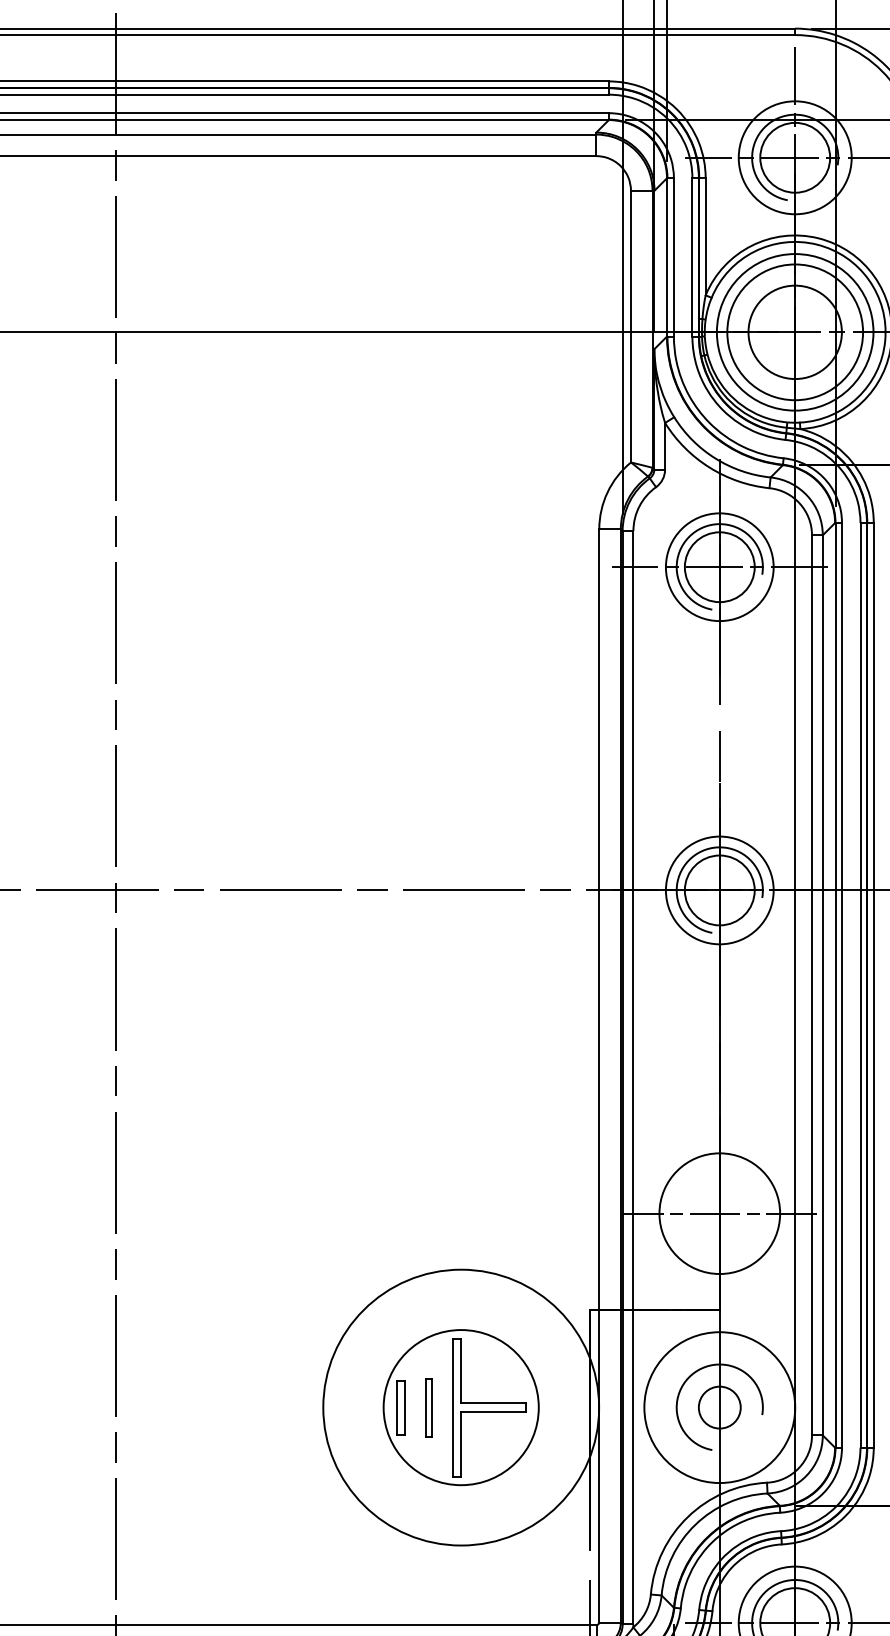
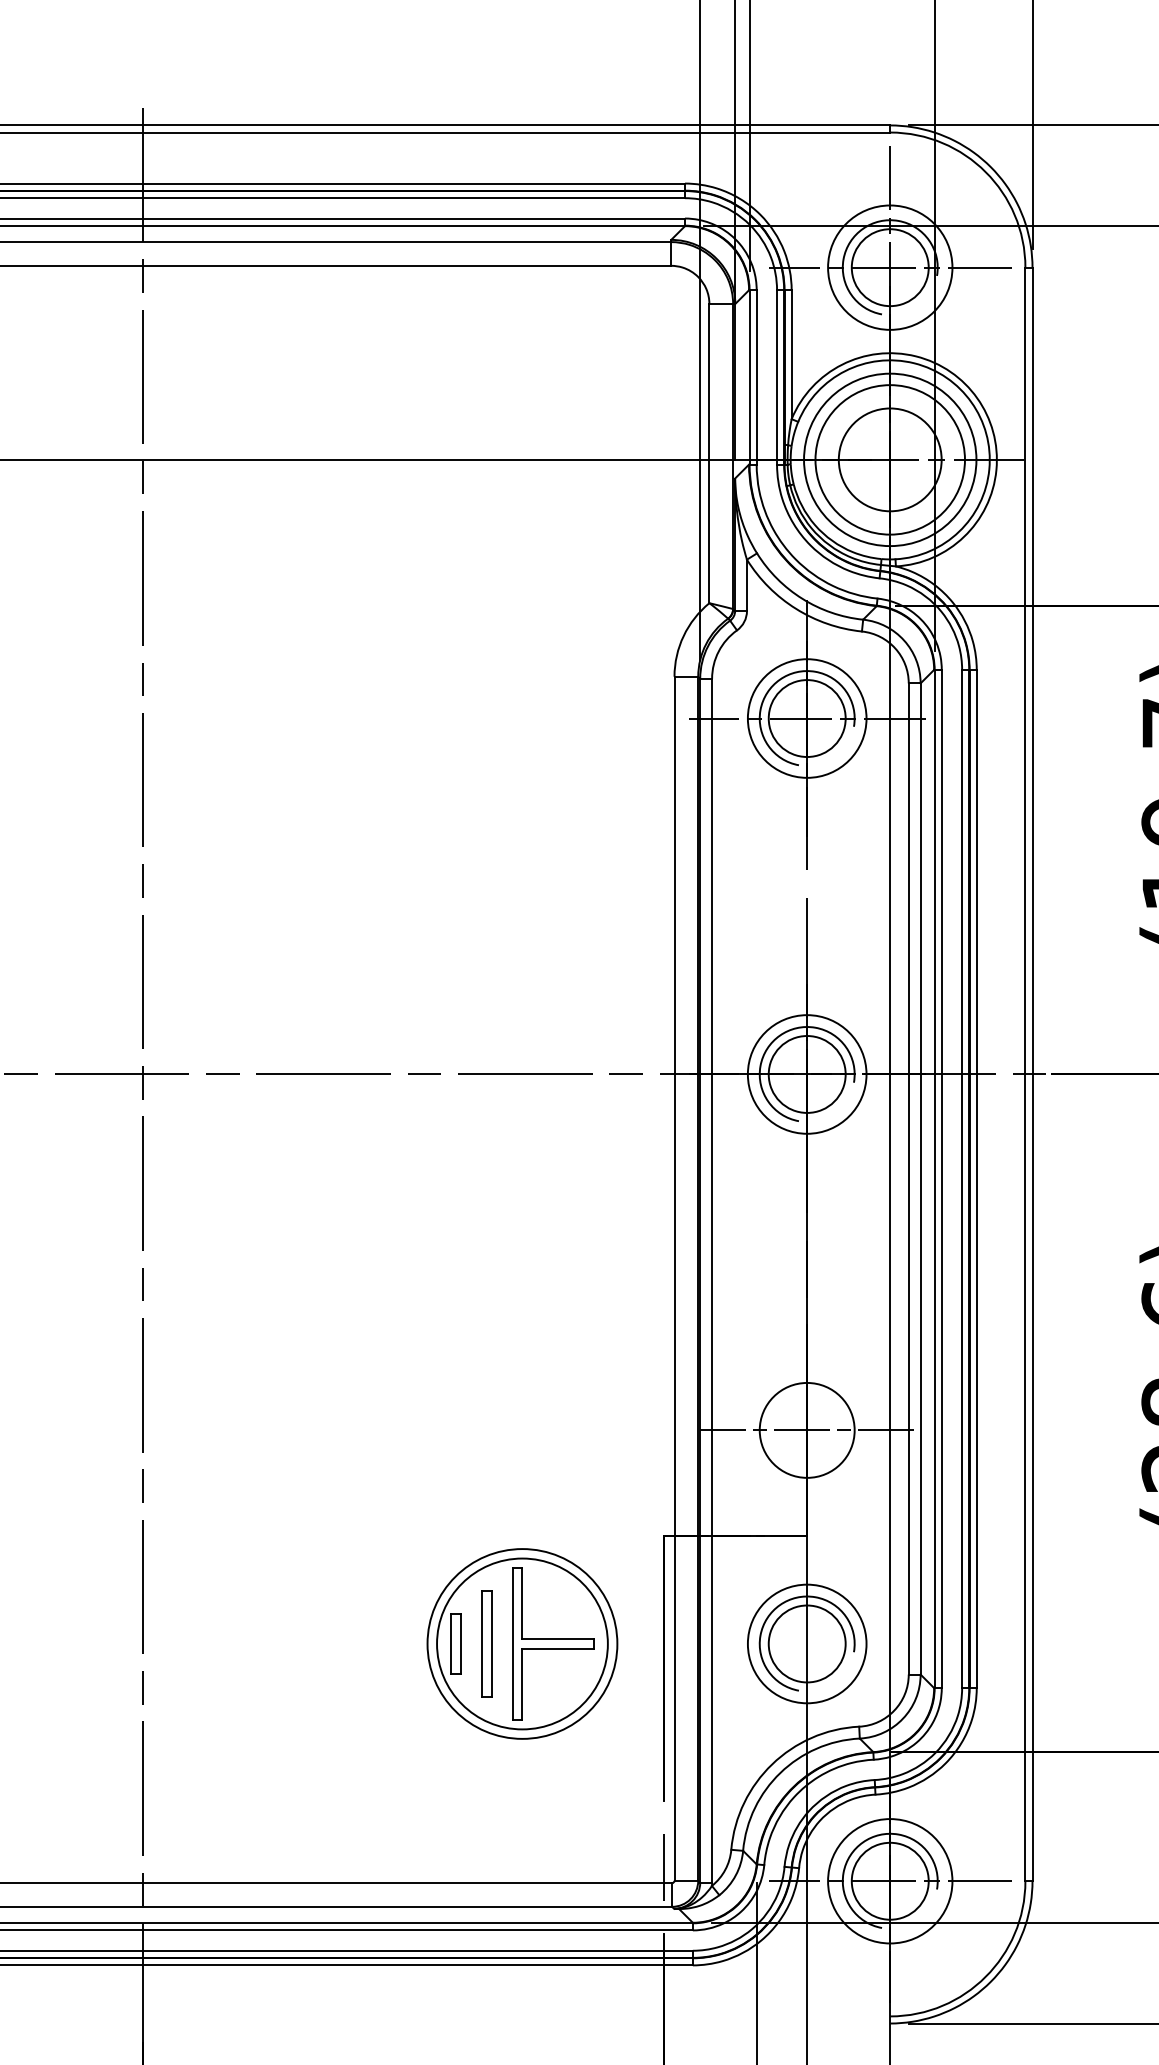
circle: (719, 1212) -> (806, 1429), size x0.71
part: (428, 1407) -> (486, 1643), size x1.67
circle: (461, 1407) -> (522, 1643), size x0.62
circle: (719, 1407) -> (806, 1643), size x0.71
circle: (719, 1407) -> (806, 1643), size x1.67

